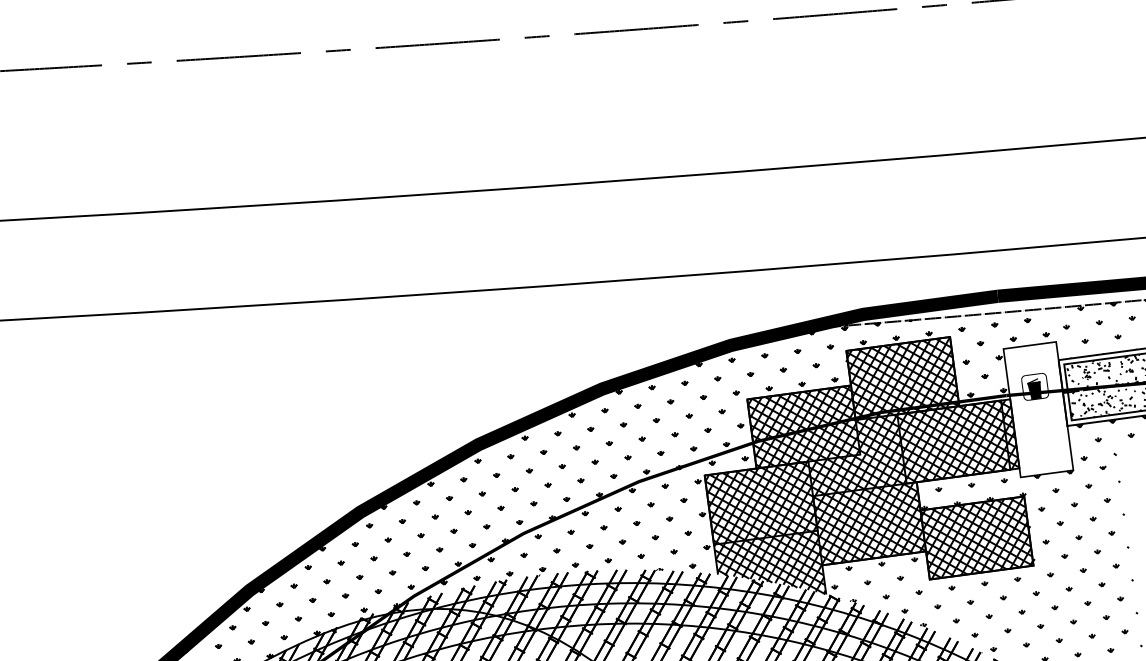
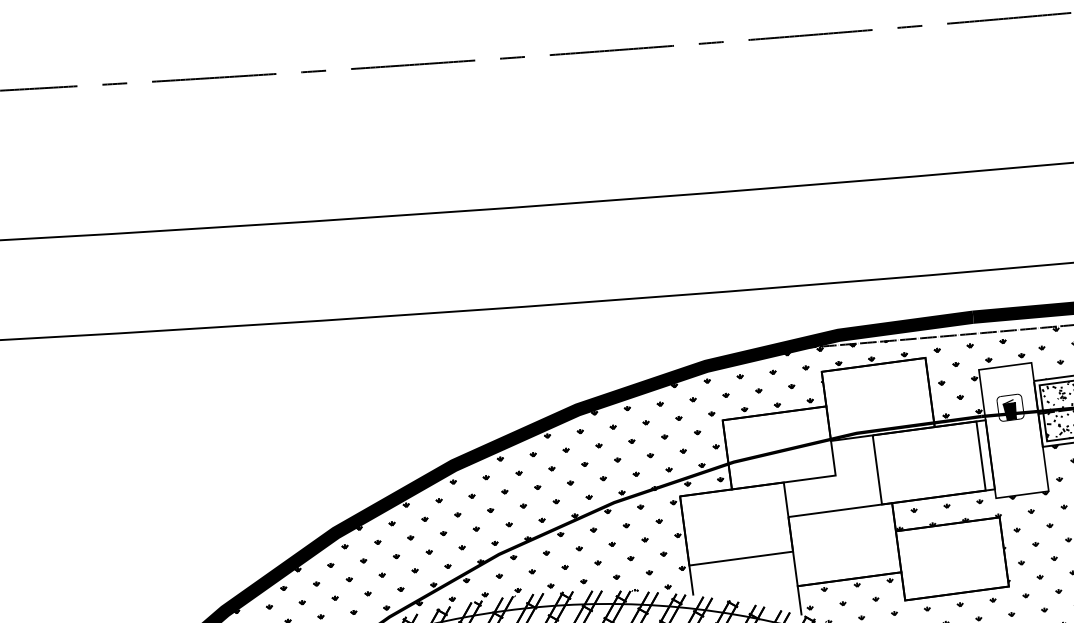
hatch: (868, 465) -> (843, 486), removed

